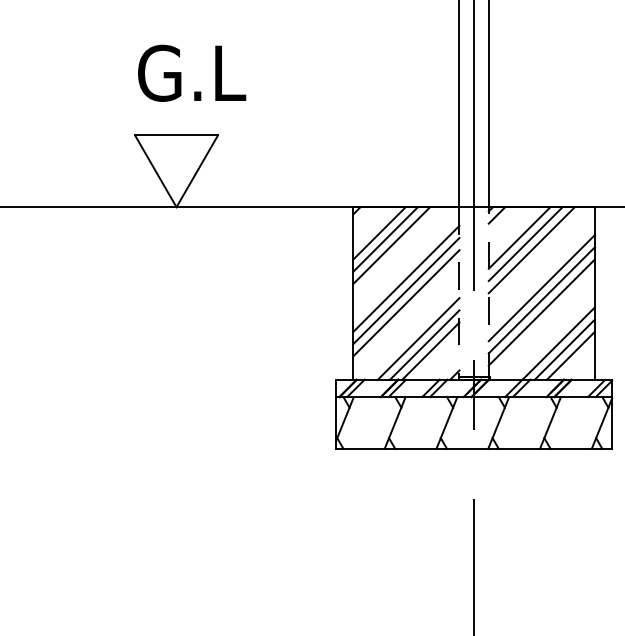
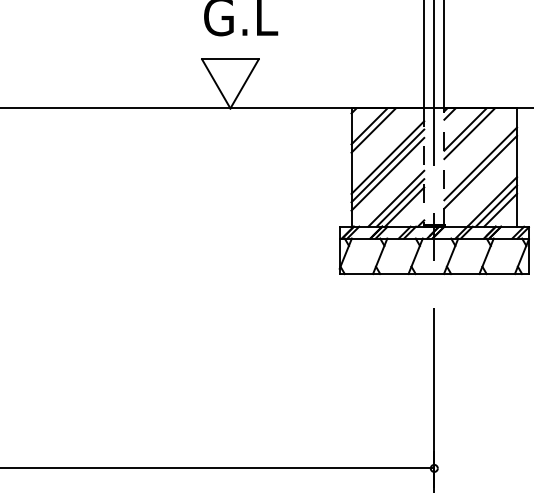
line: (391, 245) -> (377, 134), removed
line: (531, 249) -> (473, 137), removed
line: (541, 312) -> (480, 180), removed

